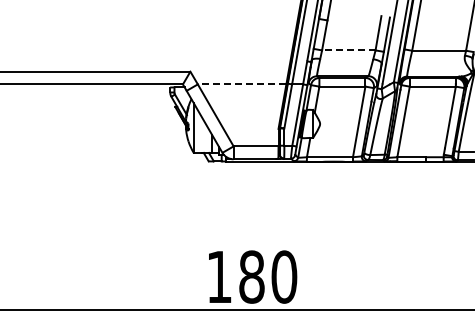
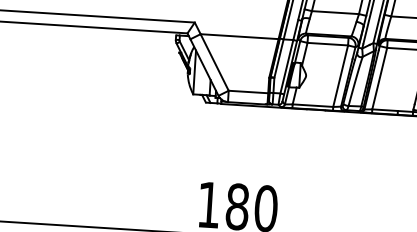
line: (348, 50) -> (335, 12), dashed -> solid
line: (241, 84) -> (239, 36), dashed -> solid

